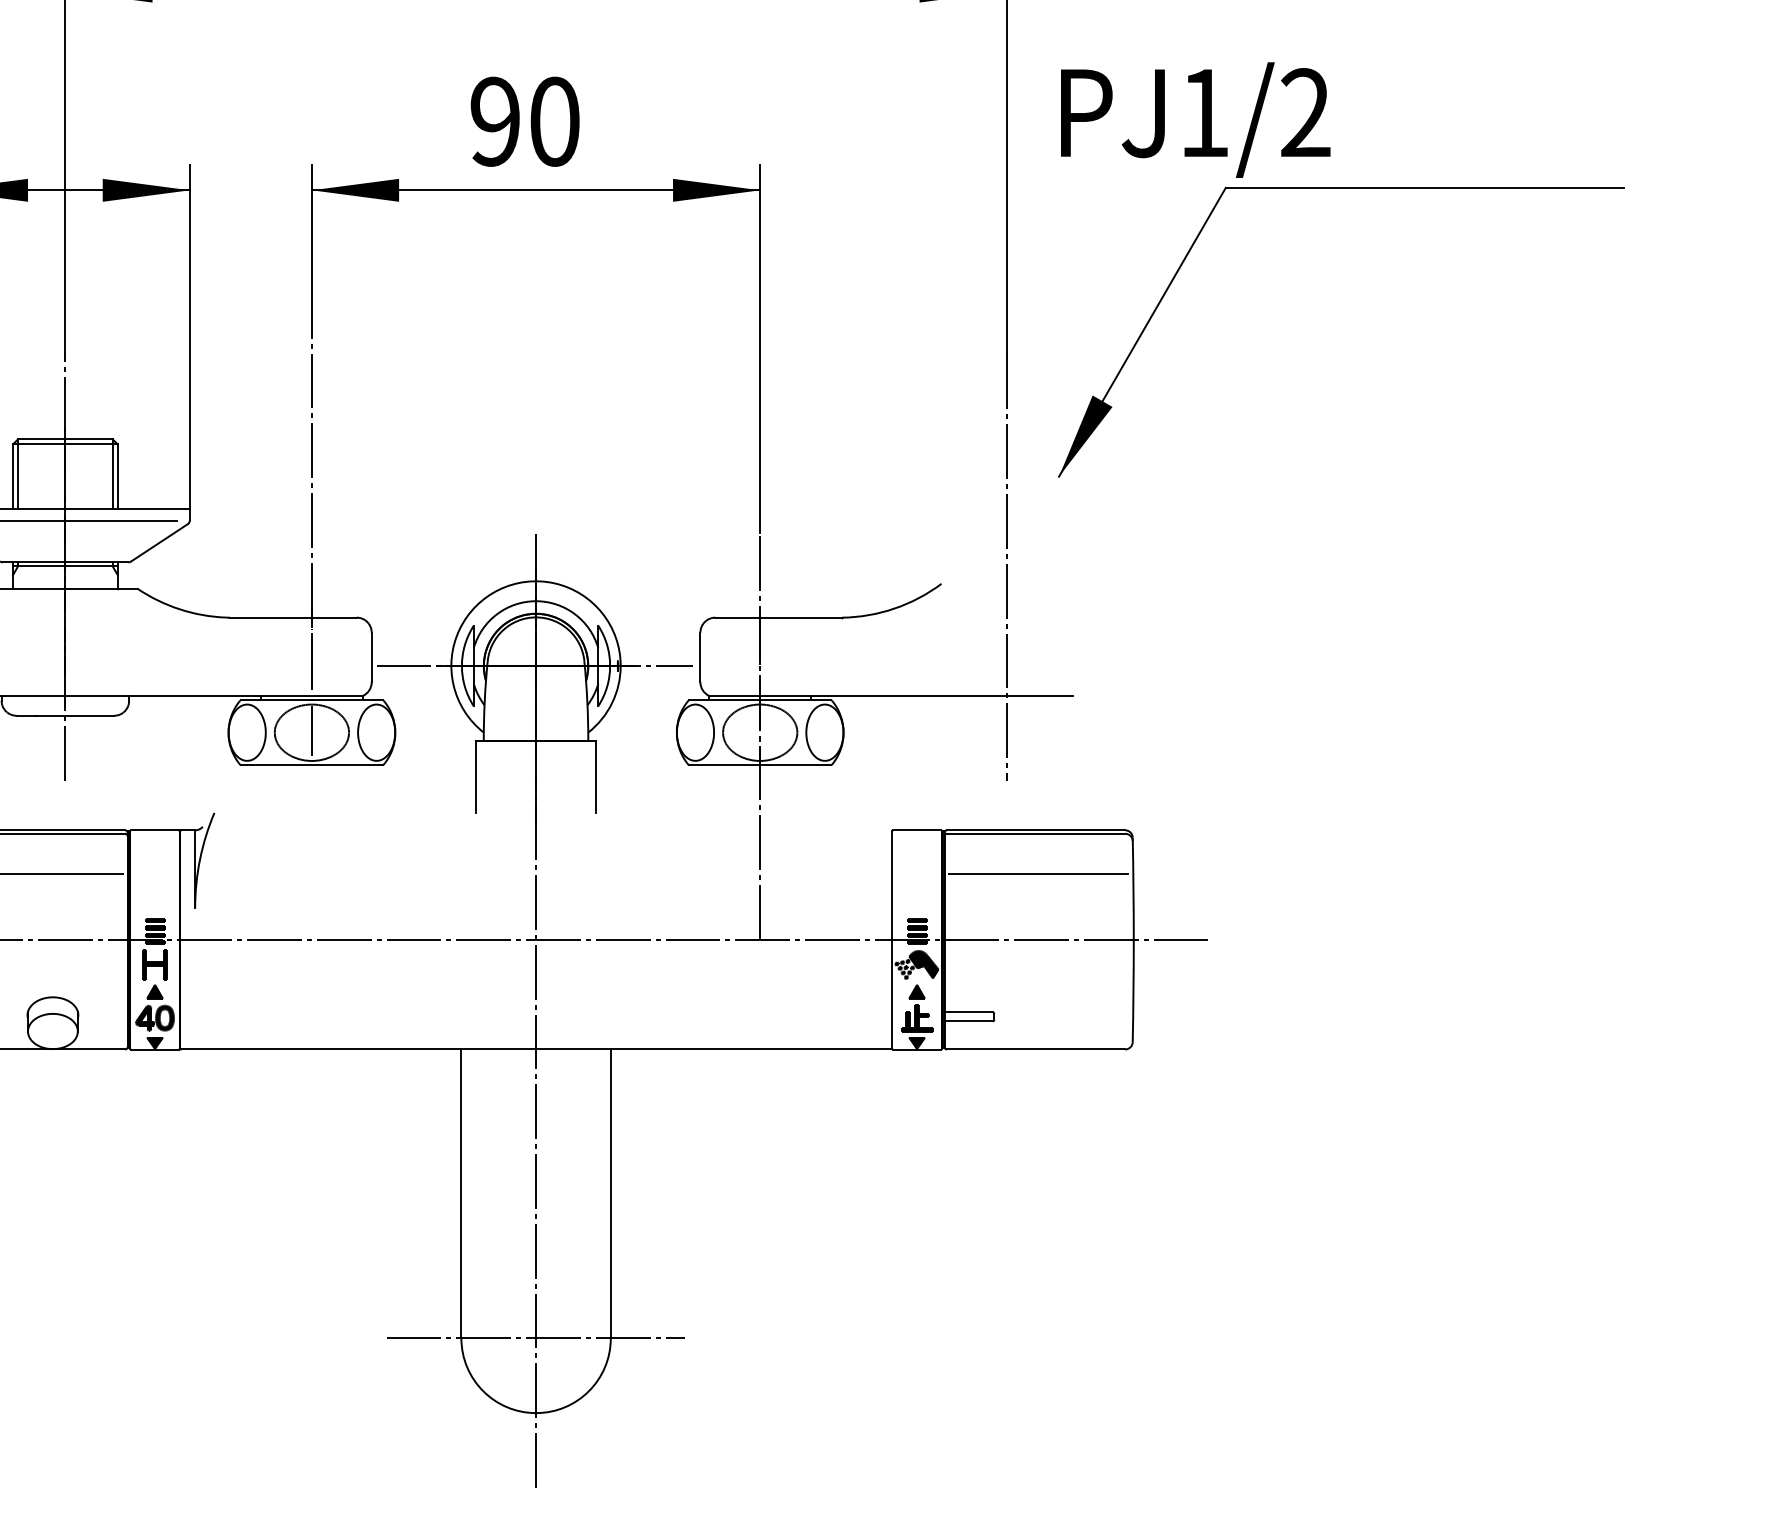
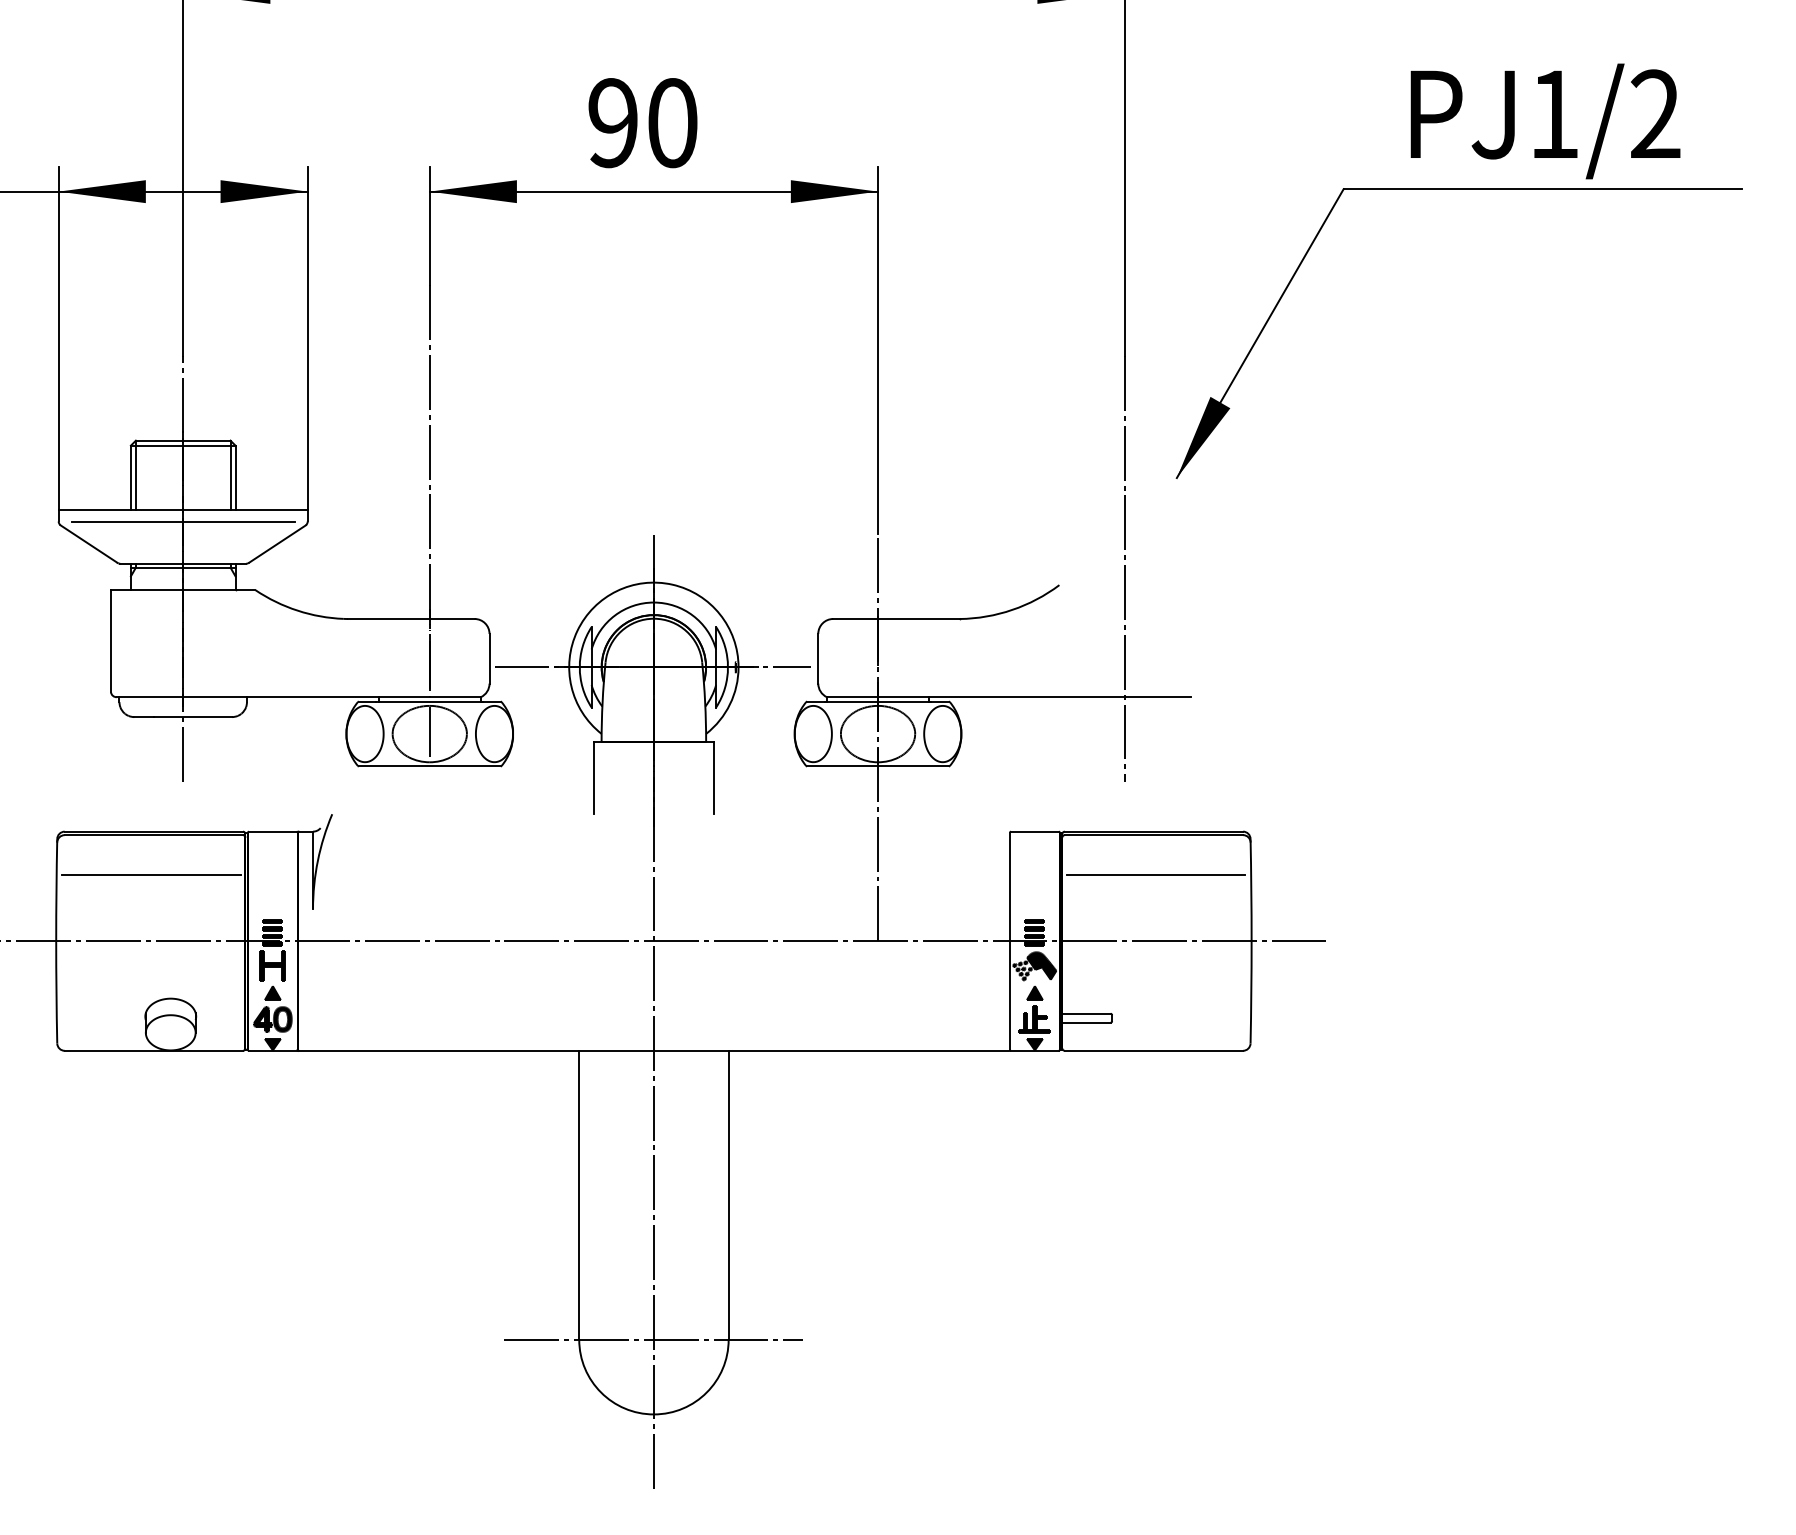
text: (1195, 120) -> (1545, 121), moved

